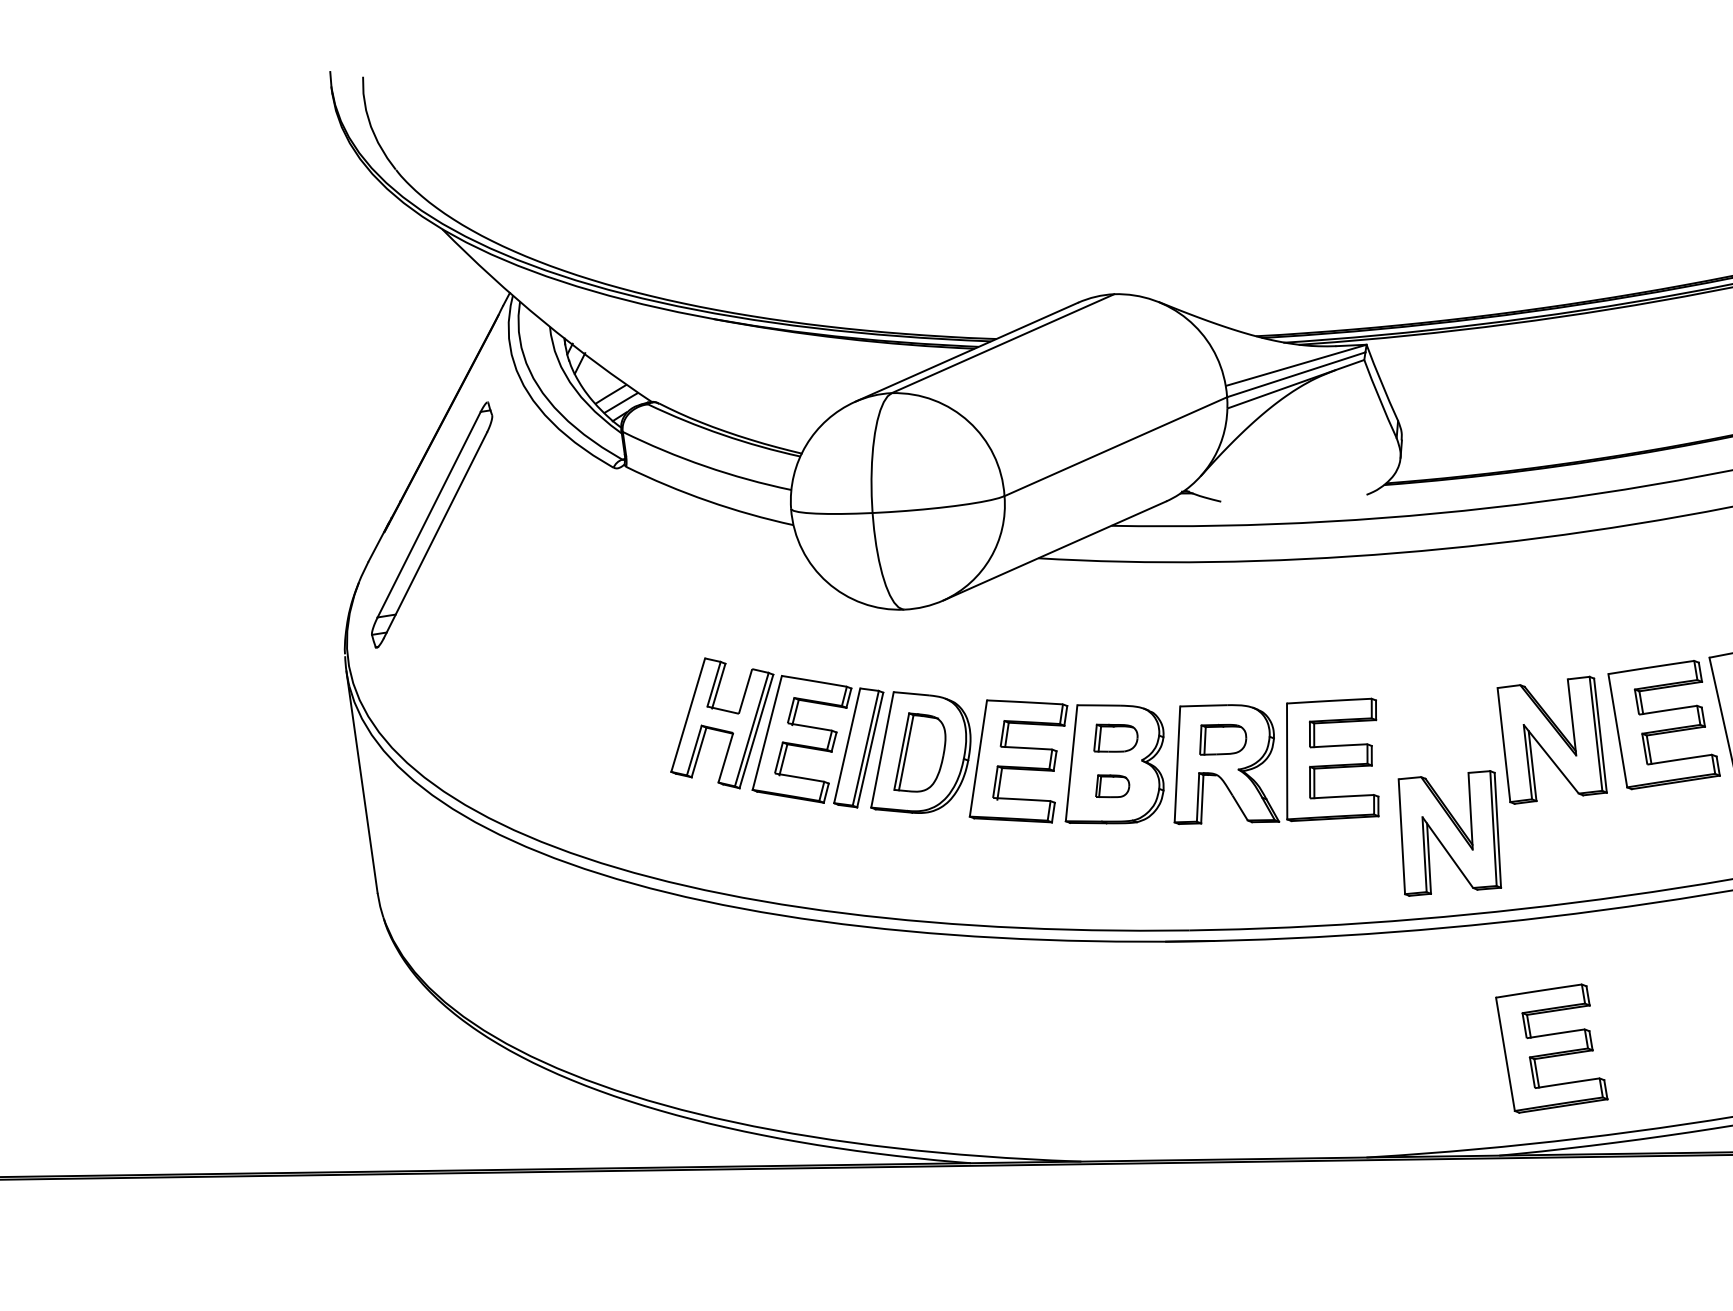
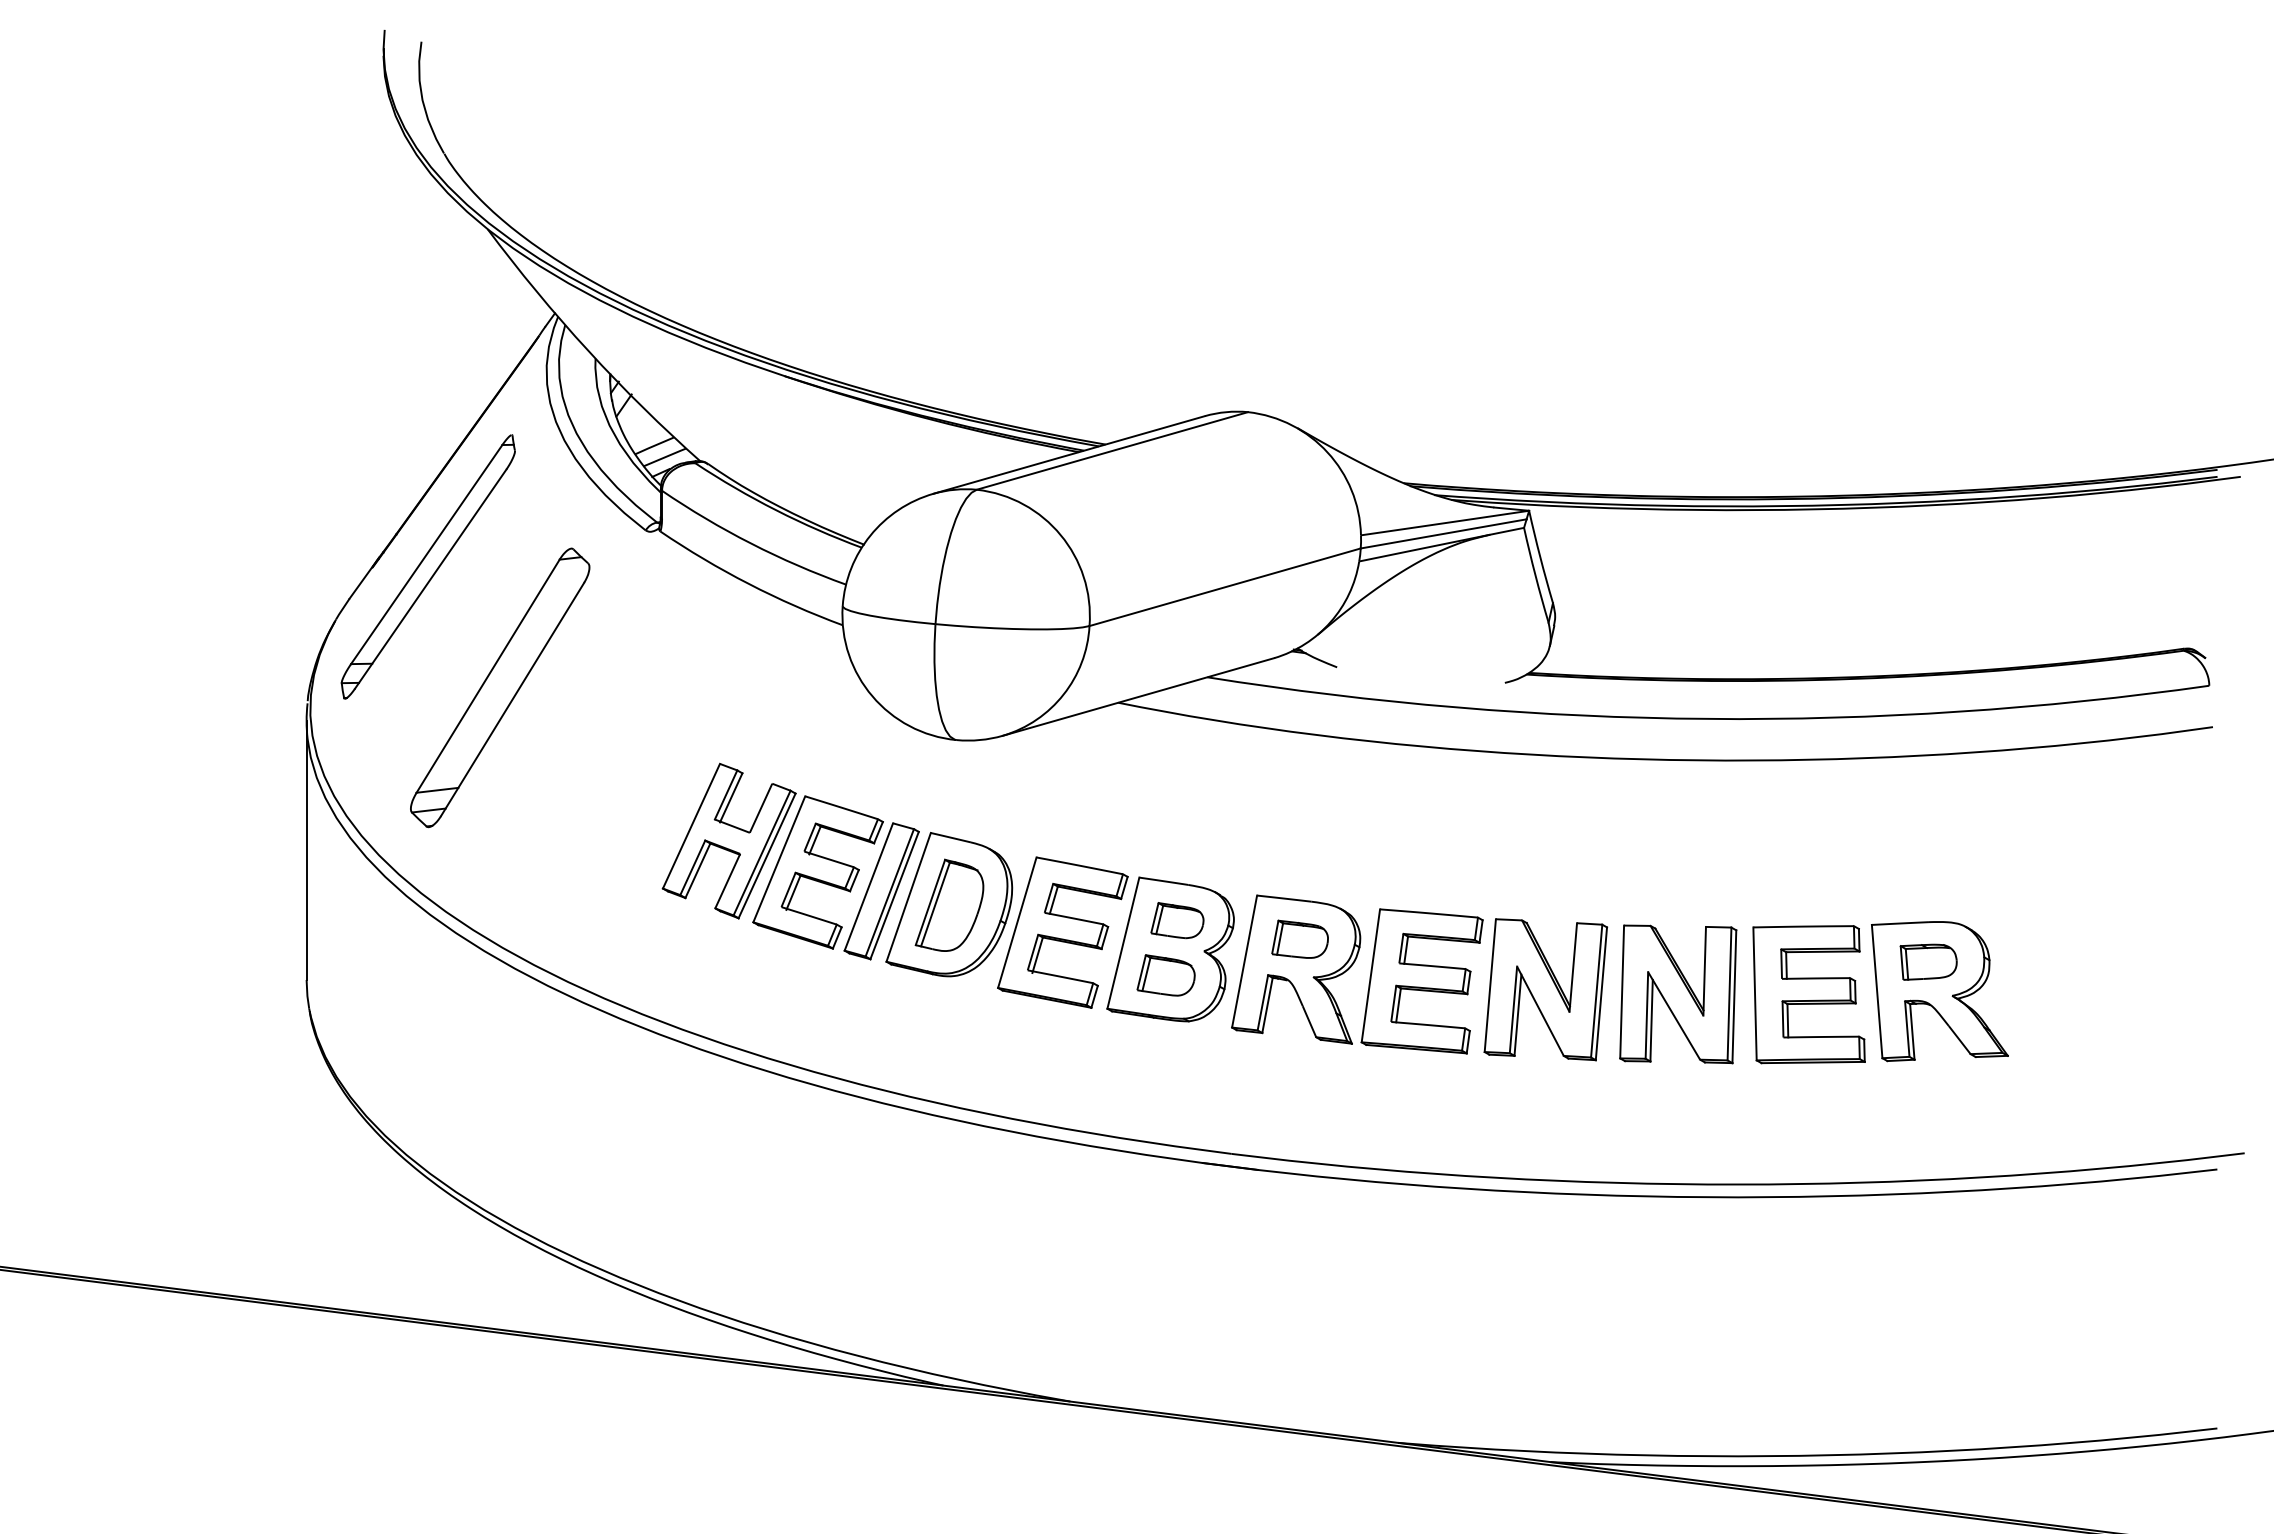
part: (508, 619) -> (500, 687), added
part: (1111, 785) -> (1165, 975), size x1.43
part: (1449, 833) -> (1545, 989), moved
part: (1551, 1048) -> (1627, 1347), removed

